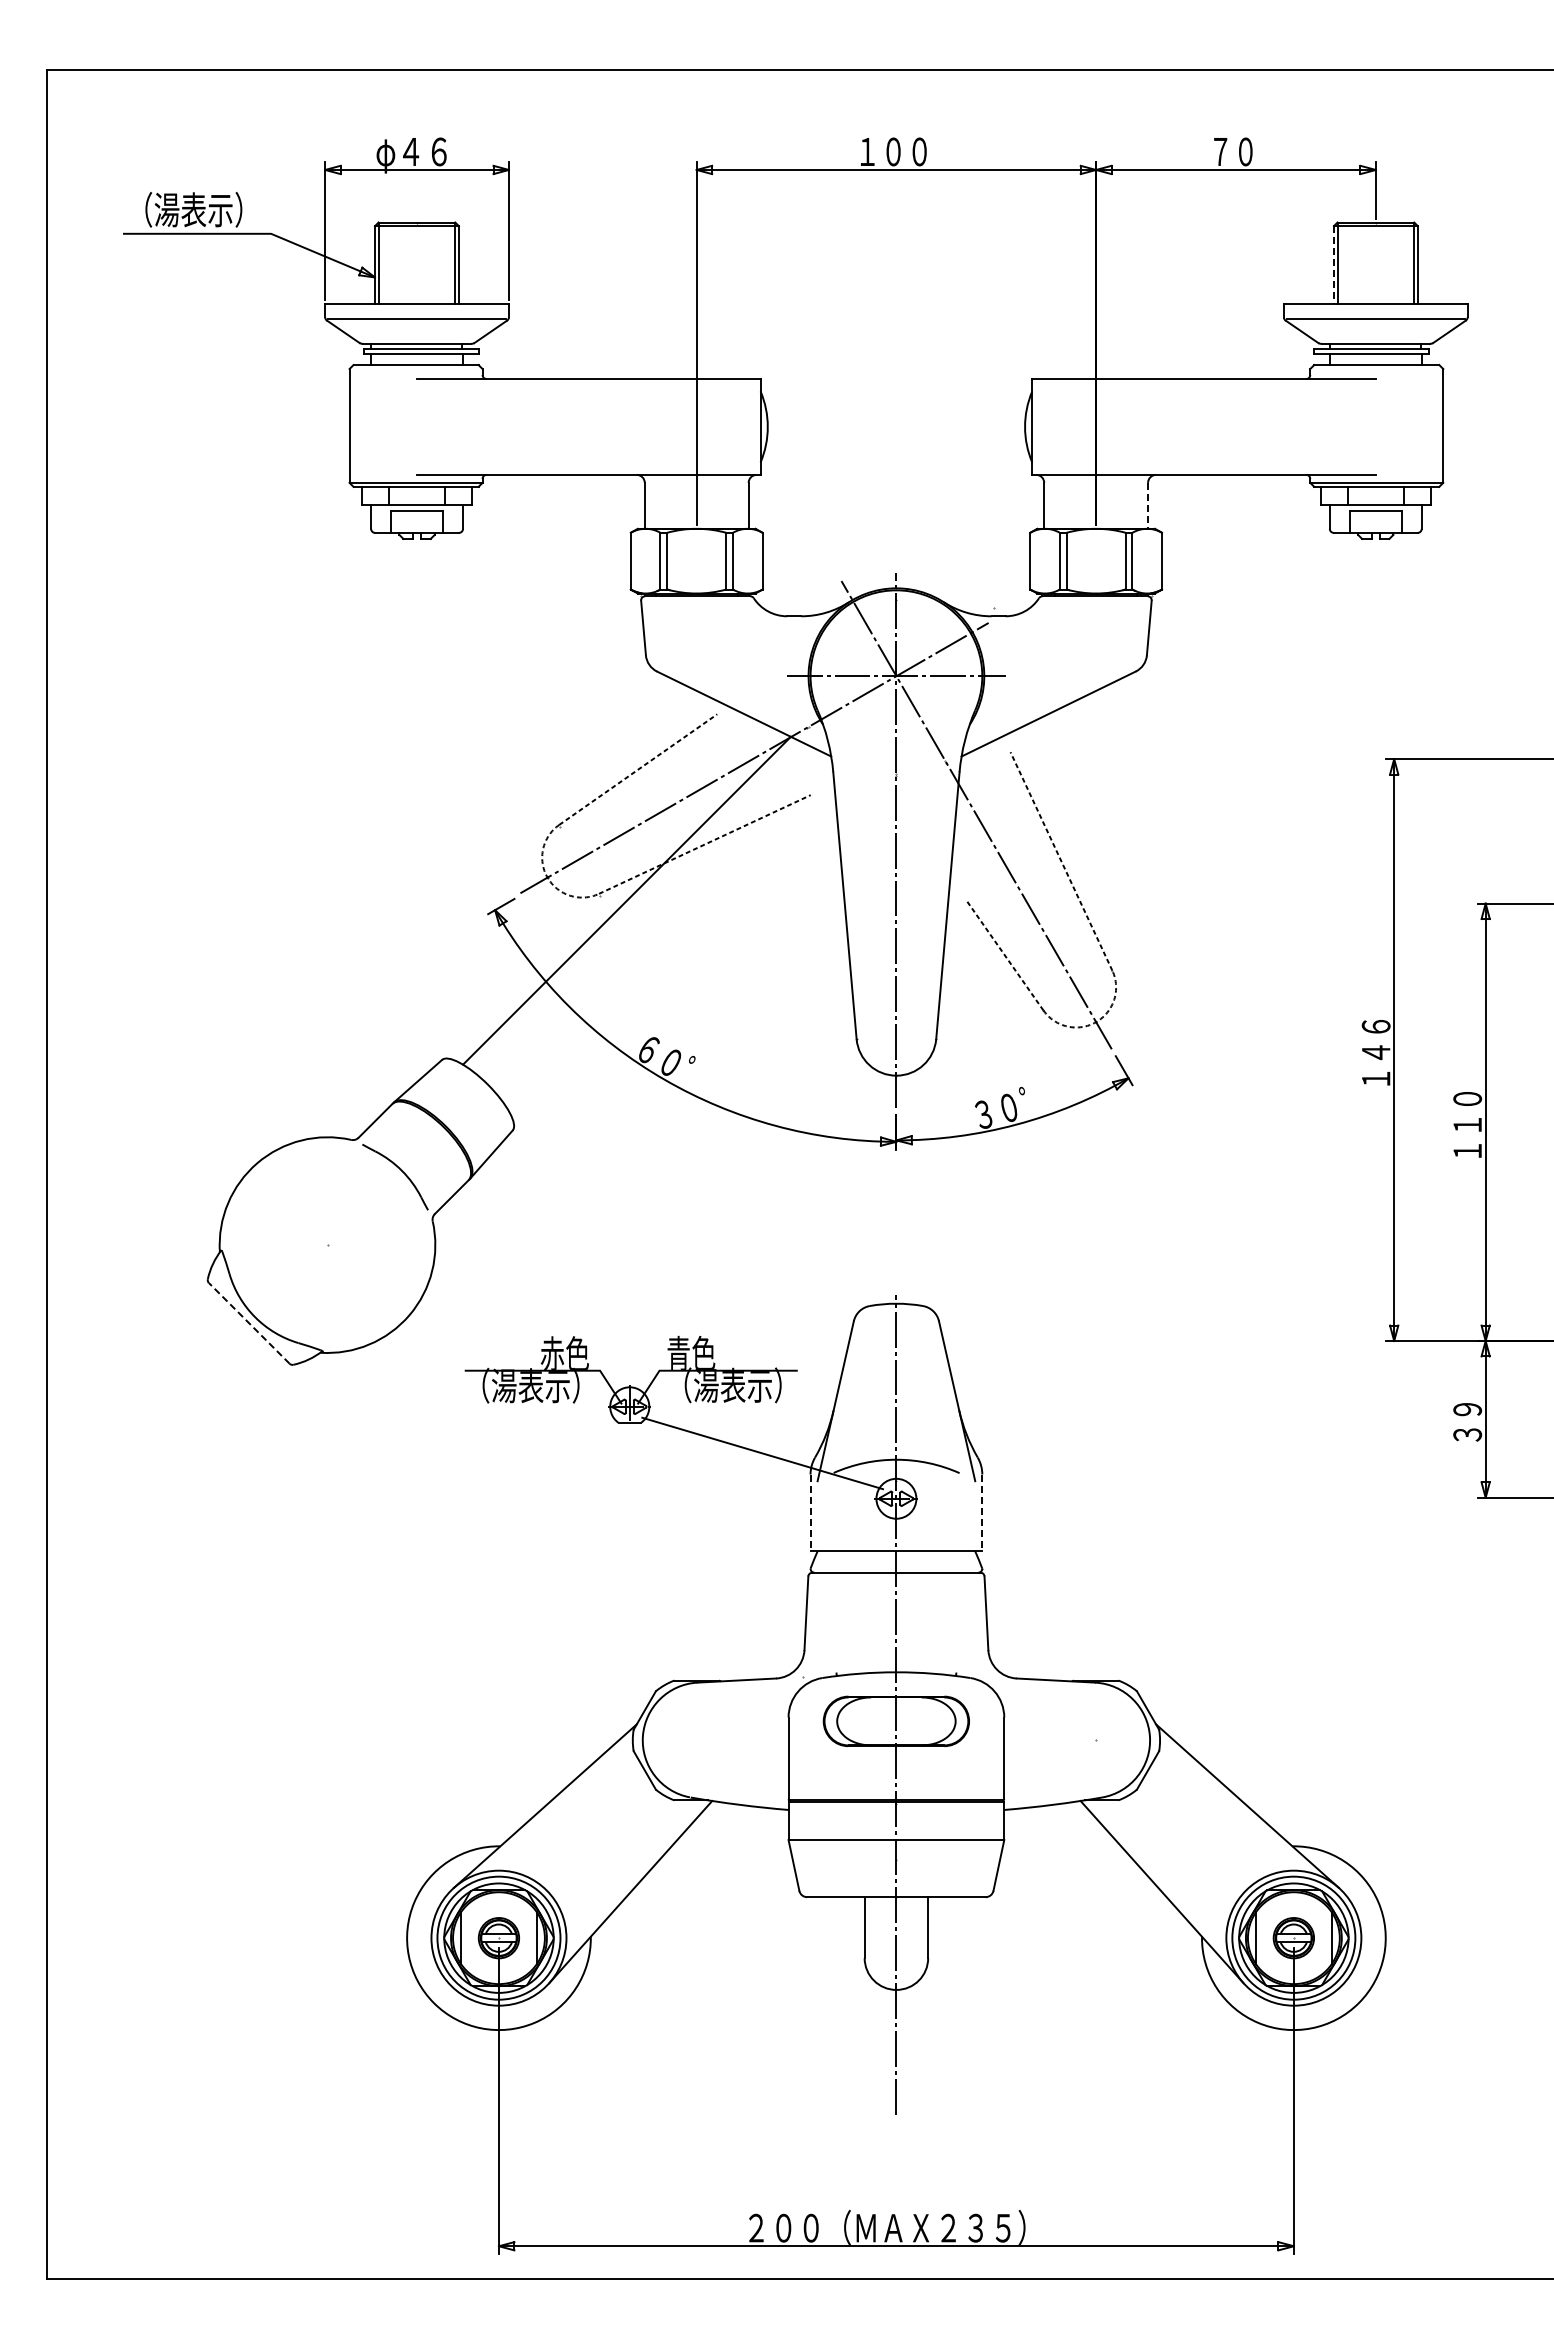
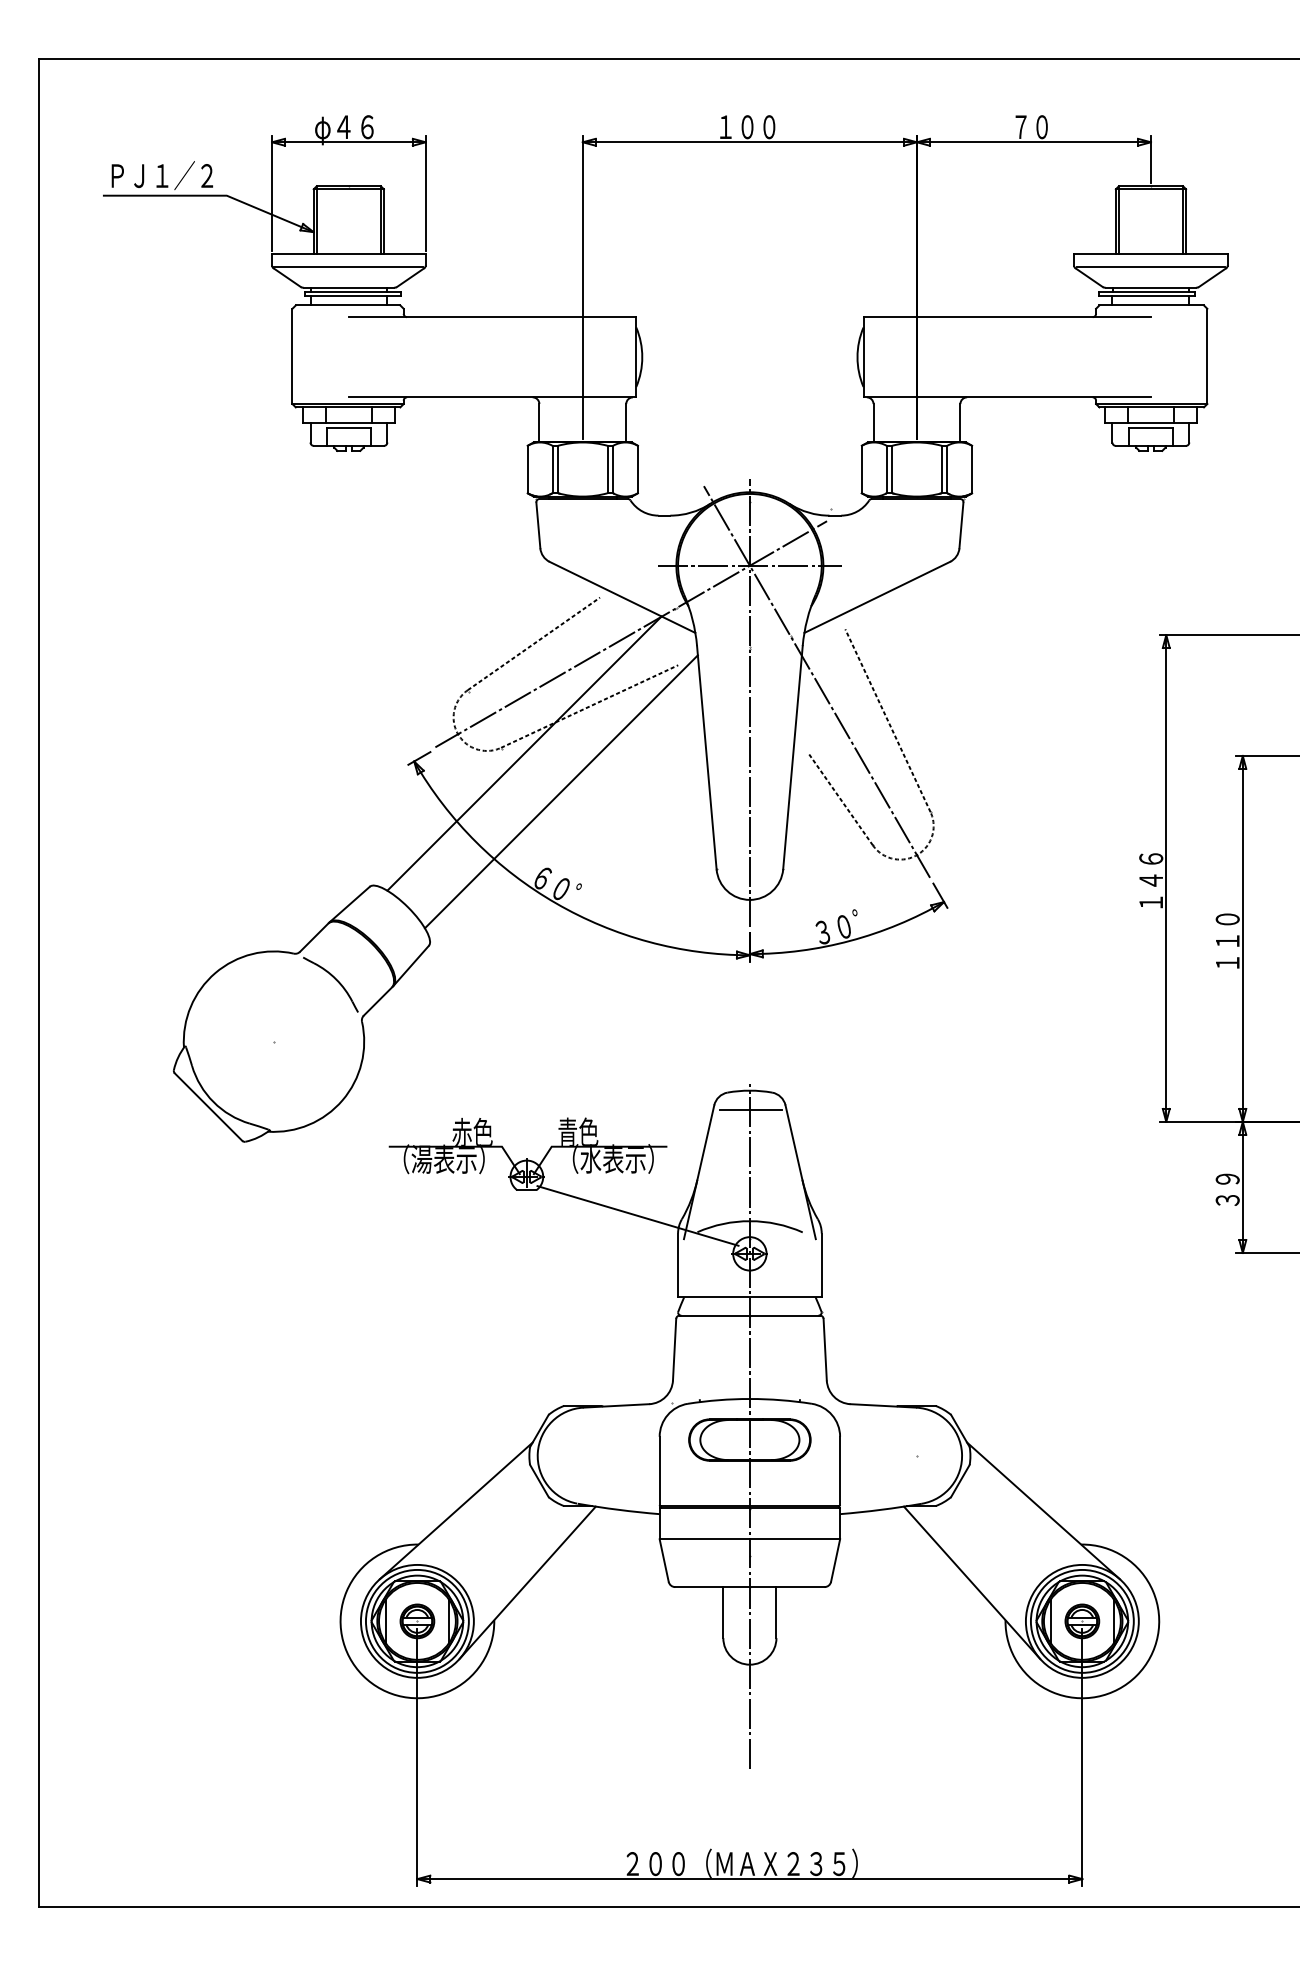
text: (193, 209) -> (161, 175), （湯表示） -> ＰＪ１／２
line: (1333, 265) -> (1115, 222), dashed -> solid
line: (1148, 505) -> (960, 422), dashed -> solid
line: (670, 946) -> (560, 791), added
line: (248, 1323) -> (207, 1107), dashed -> solid
line: (898, 1326) -> (751, 1109), added
text: (706, 1385) -> (591, 1159), （湯表示） -> （水表示）
line: (810, 1513) -> (678, 1266), dashed -> solid
line: (982, 1513) -> (821, 1266), dashed -> solid

